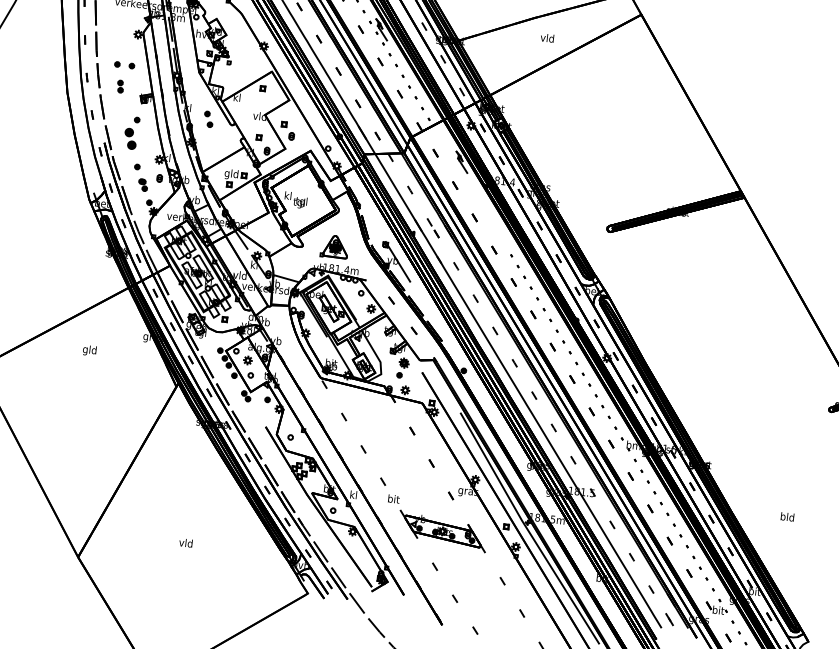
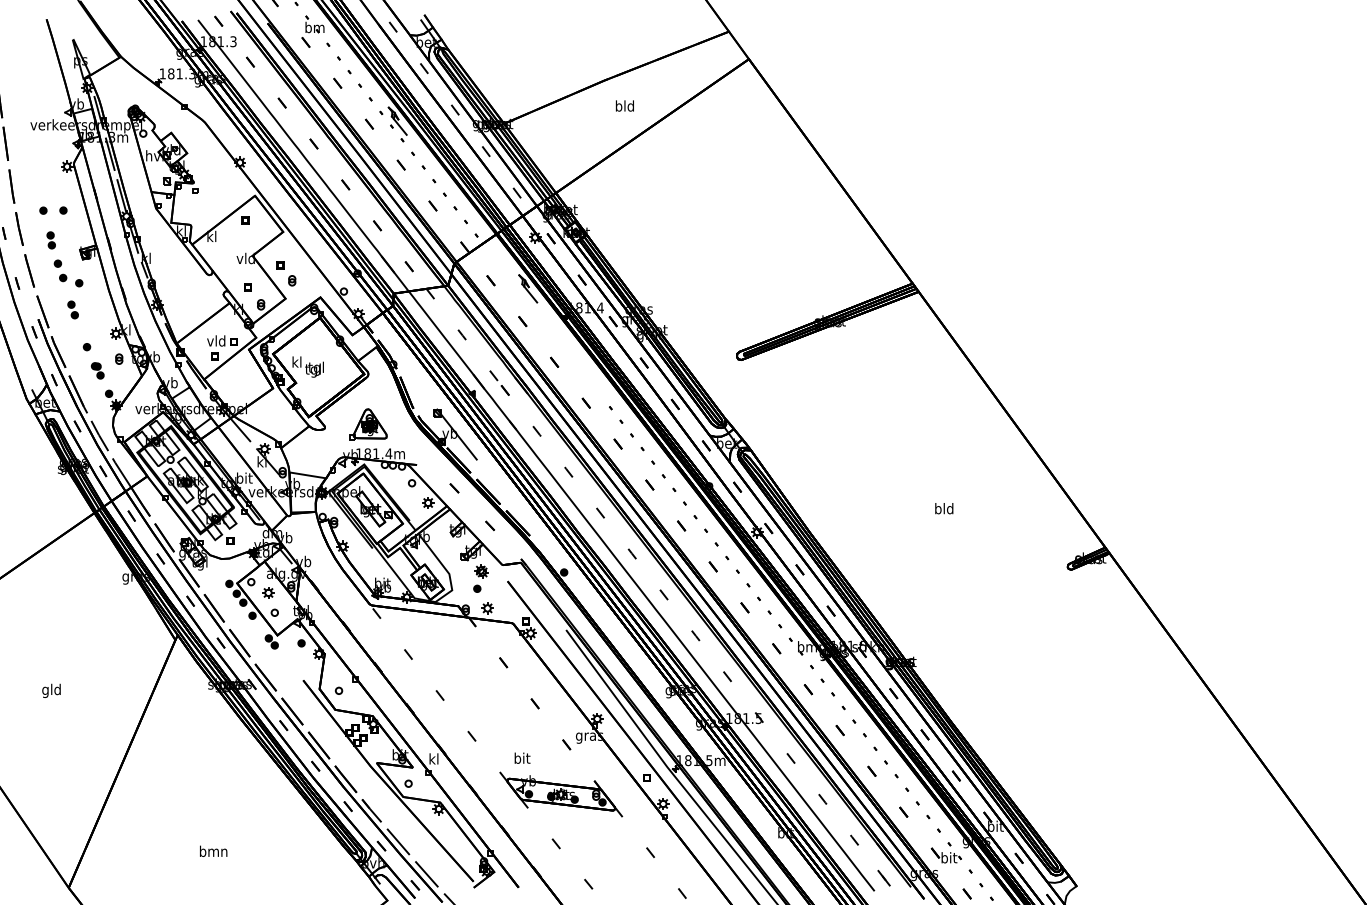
text: (547, 37) -> (624, 105), vld -> bld
part: (208, 119) -> (60, 270), moved
part: (130, 138) -> (72, 309), size x0.62
text: (231, 174) -> (216, 342), gld -> vld
text: (240, 274) -> (244, 477), vld -> bit
text: (89, 350) -> (51, 690), moved
text: (394, 498) -> (522, 757), moved
text: (787, 516) -> (944, 508), moved
text: (186, 542) -> (213, 850), vld -> bmn

